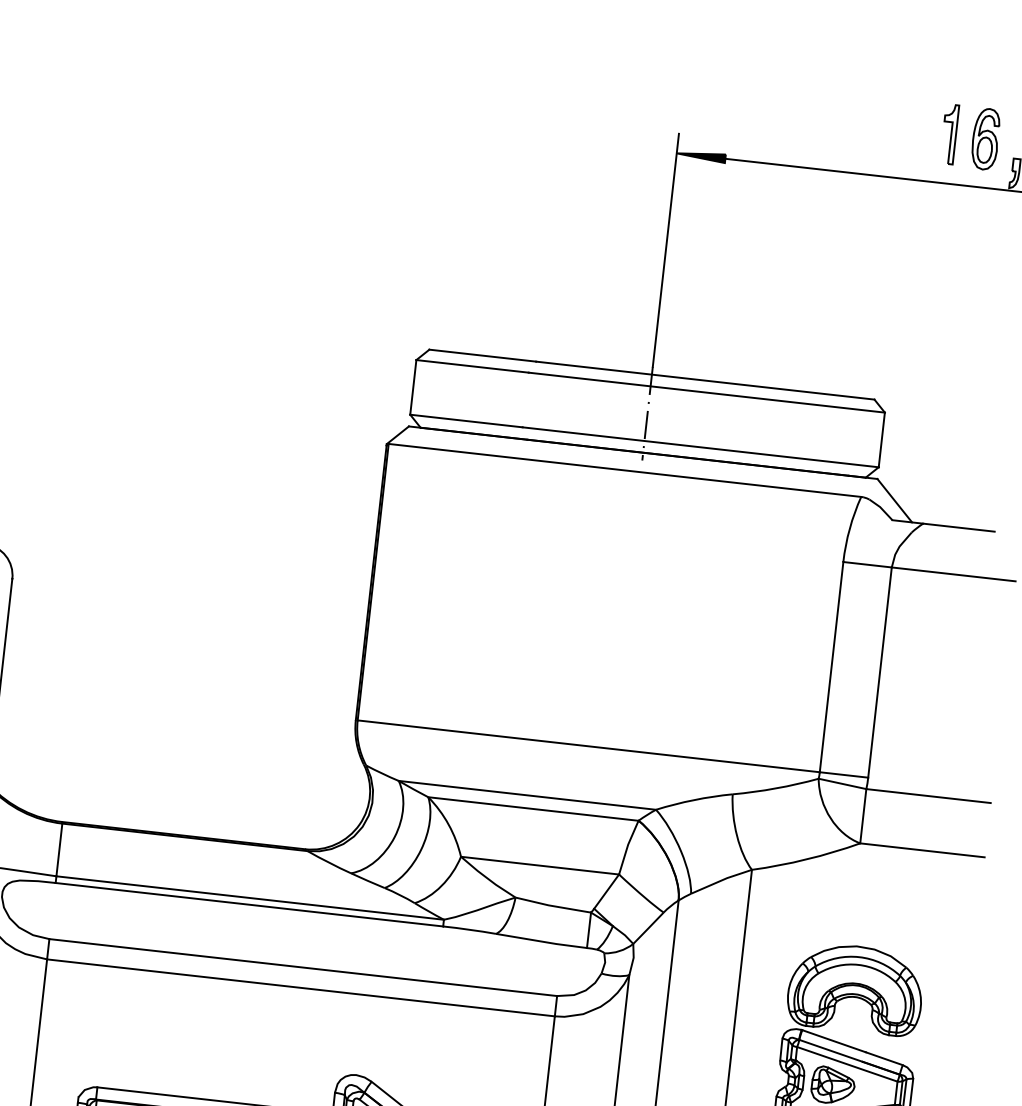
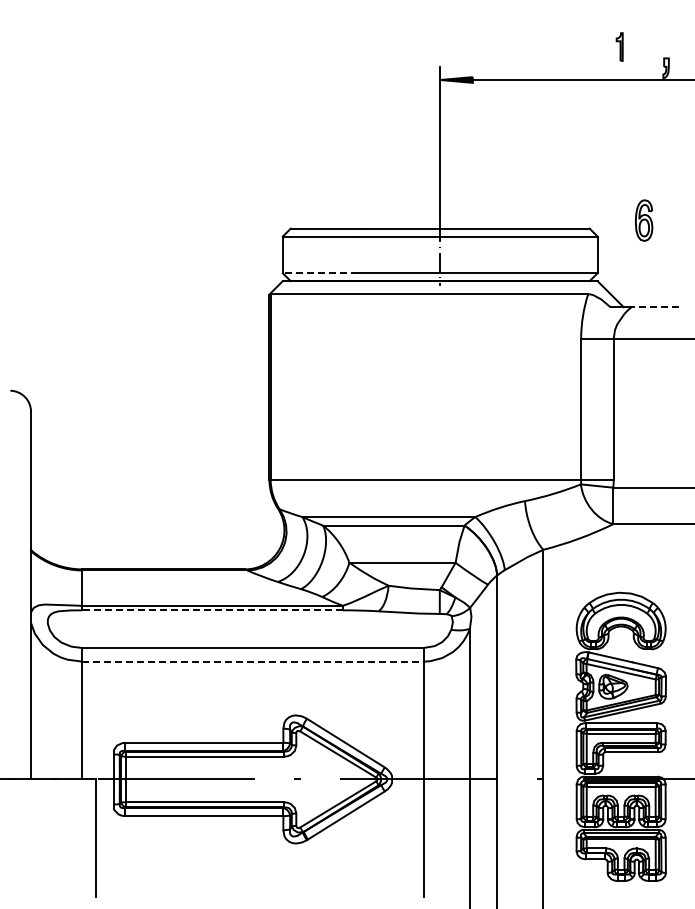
part: (949, 133) -> (619, 46), size x0.7
part: (986, 139) -> (644, 220), moved
line: (466, 421) -> (320, 273), solid -> dashed
line: (957, 527) -> (654, 307), solid -> dashed
line: (249, 904) -> (212, 610), solid -> dashed
line: (300, 987) -> (252, 661), solid -> dashed

